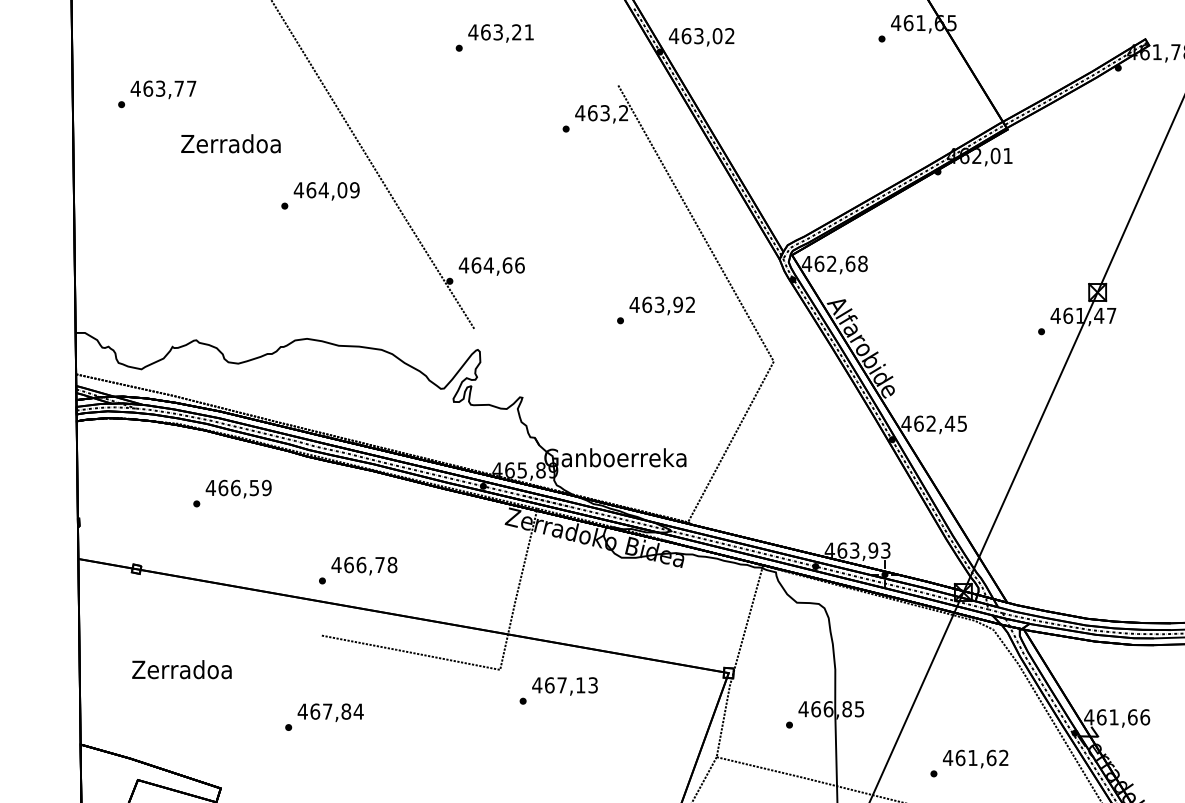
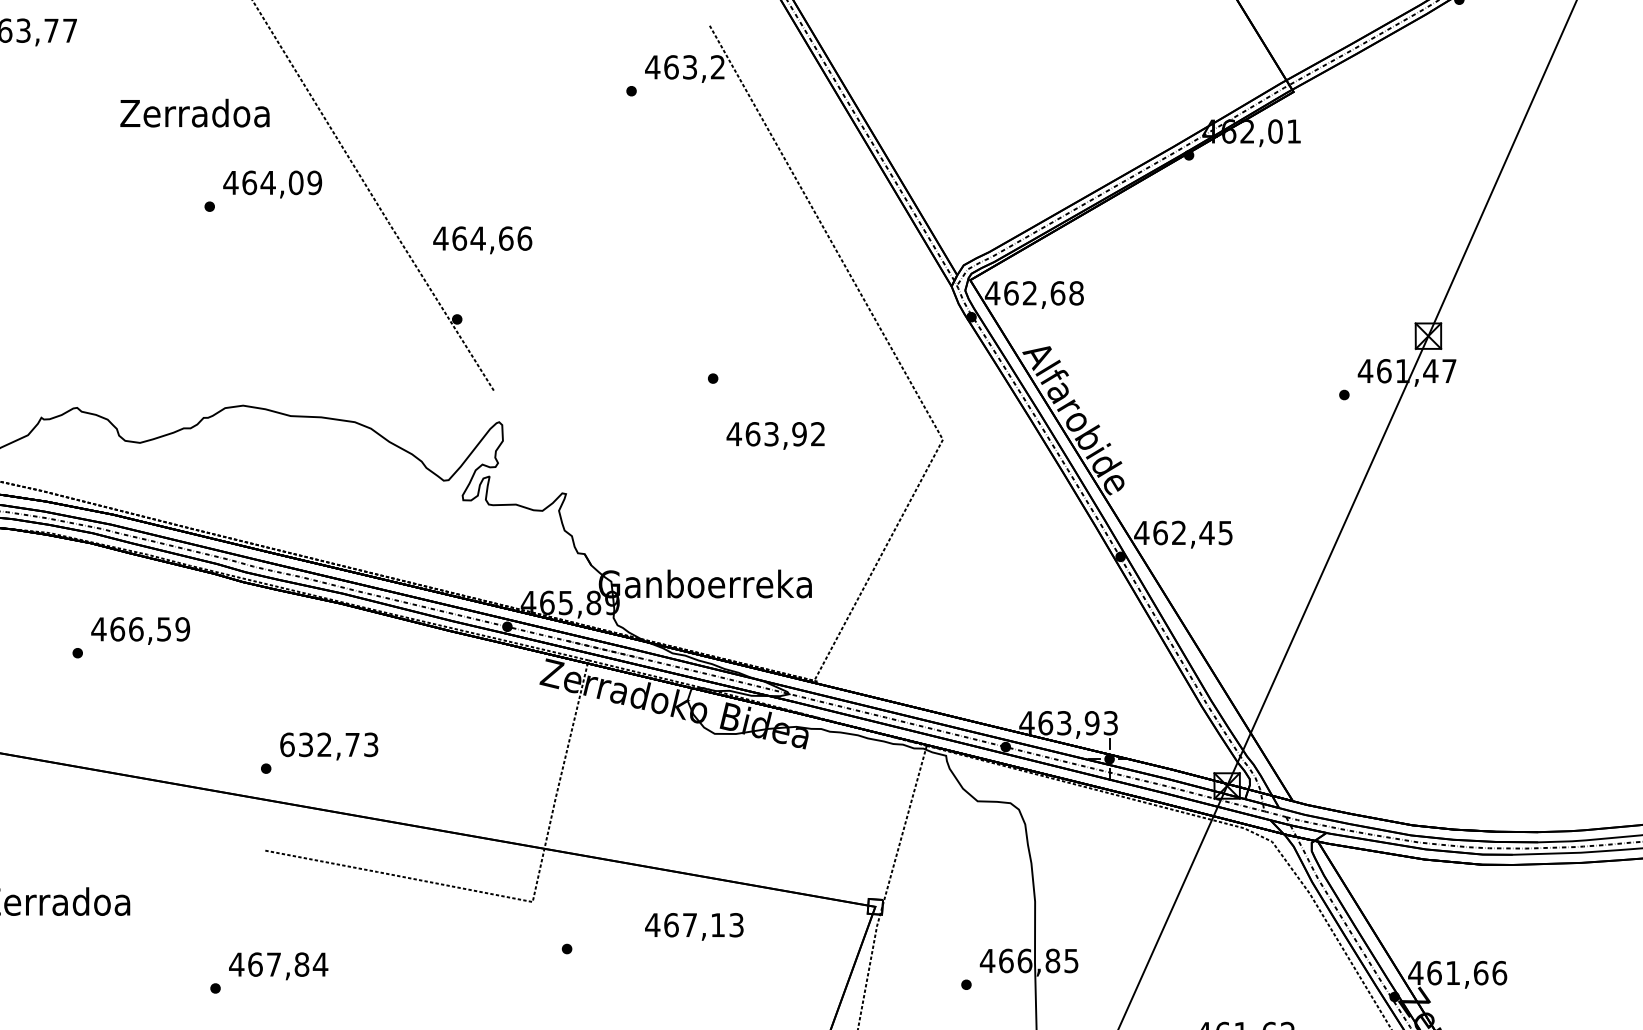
text: (230, 143) -> (194, 112), moved
text: (491, 266) -> (482, 240), moved
text: (661, 305) -> (774, 435), moved
text: (364, 564) -> (329, 744), 466,78 -> 632,73
text: (564, 686) -> (693, 926), moved

